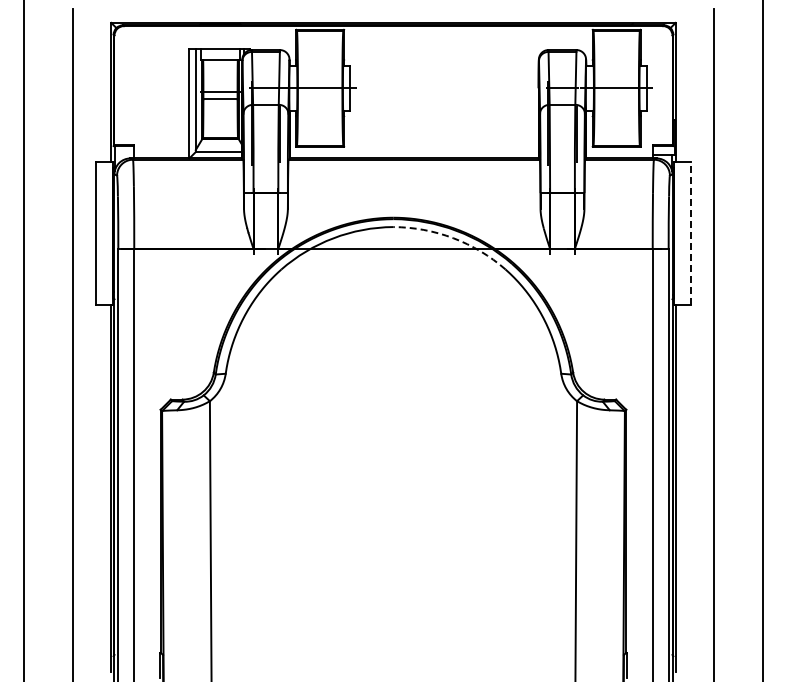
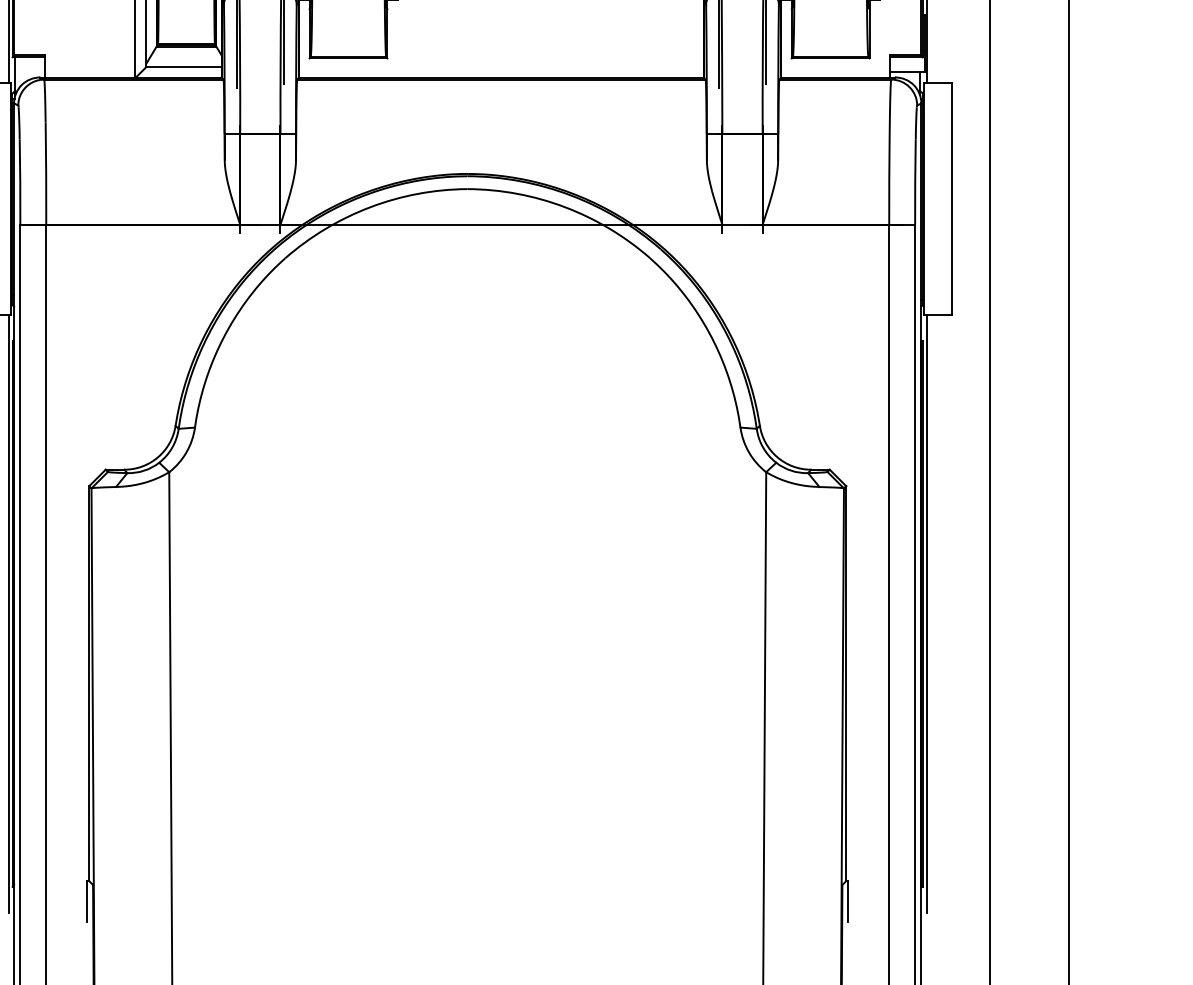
line: (691, 232) -> (952, 197), dashed -> solid
arc: (453, 238) -> (565, 207), dashed -> solid

